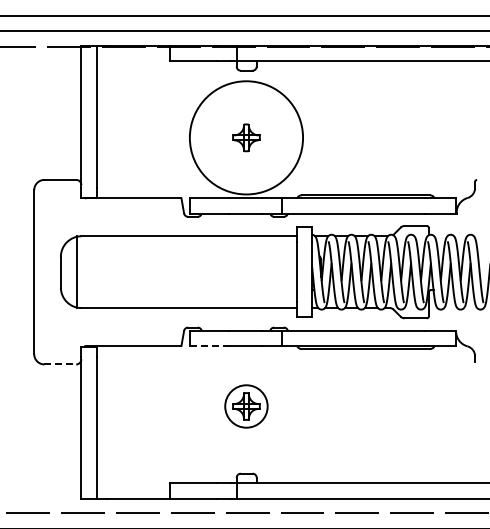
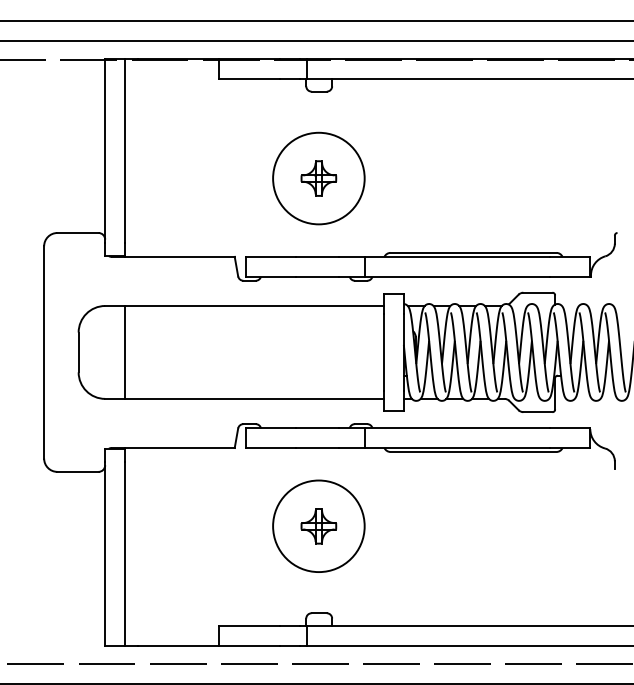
circle: (246, 137) -> (318, 178), size x0.62
line: (76, 272) -> (124, 352), moved
line: (209, 346) -> (271, 448), dashed -> solid
line: (60, 364) -> (78, 471), dashed -> solid
circle: (246, 406) -> (318, 526), size x1.67

